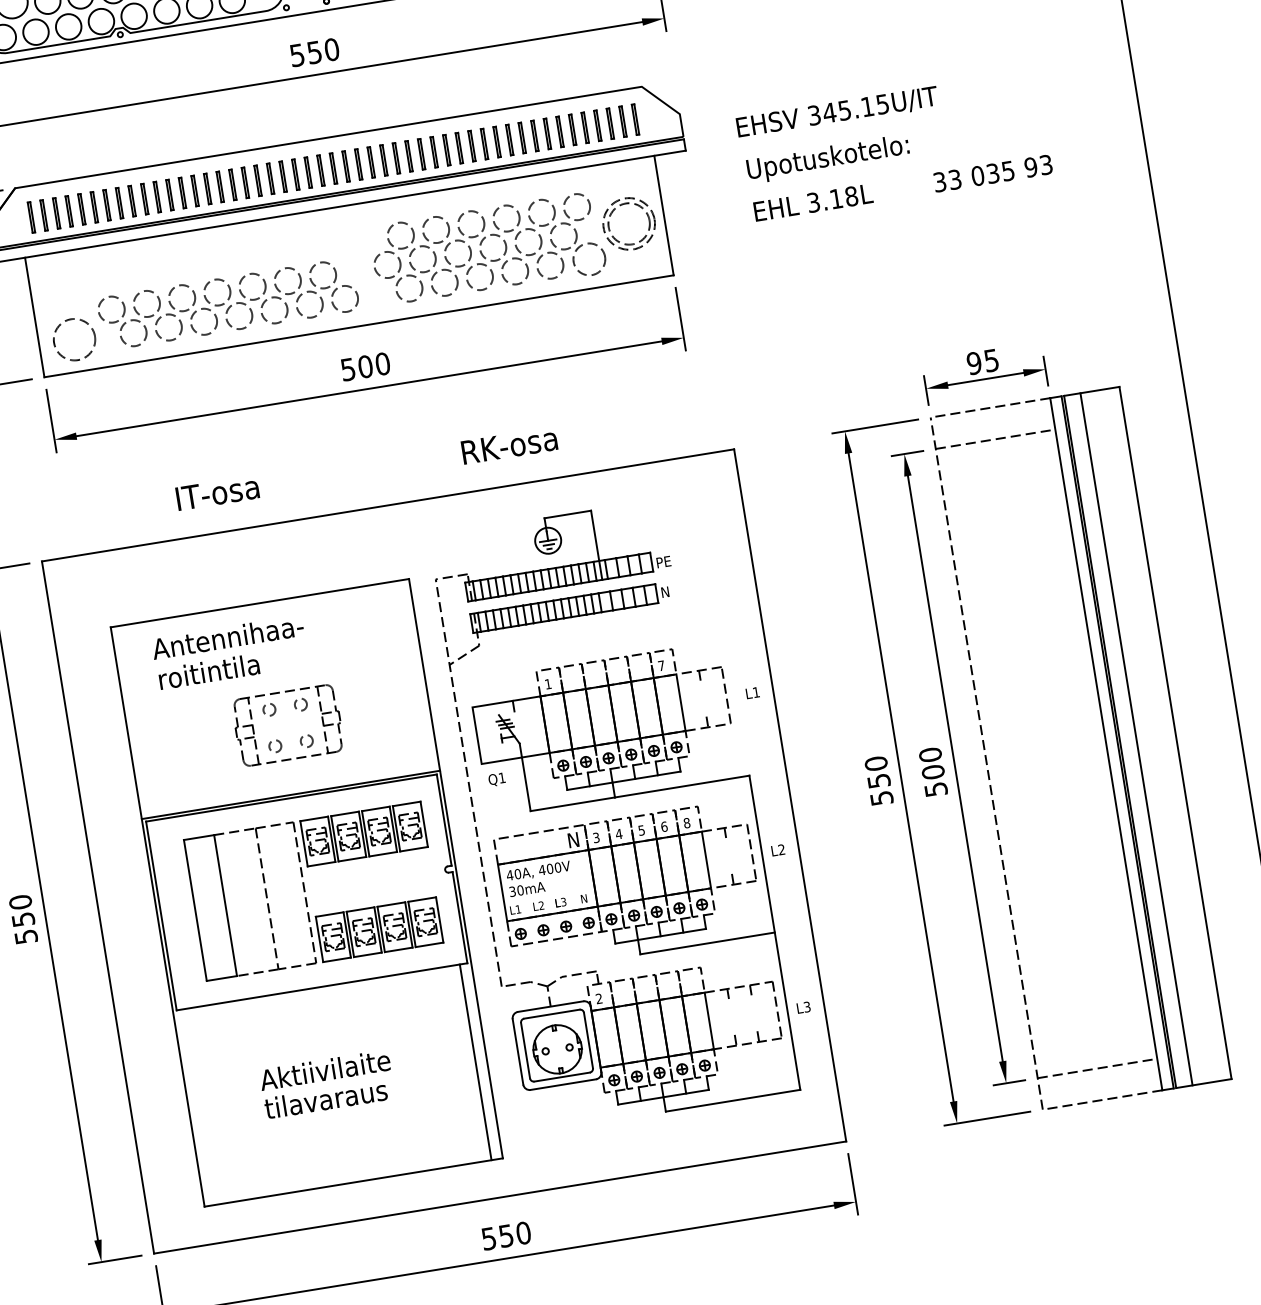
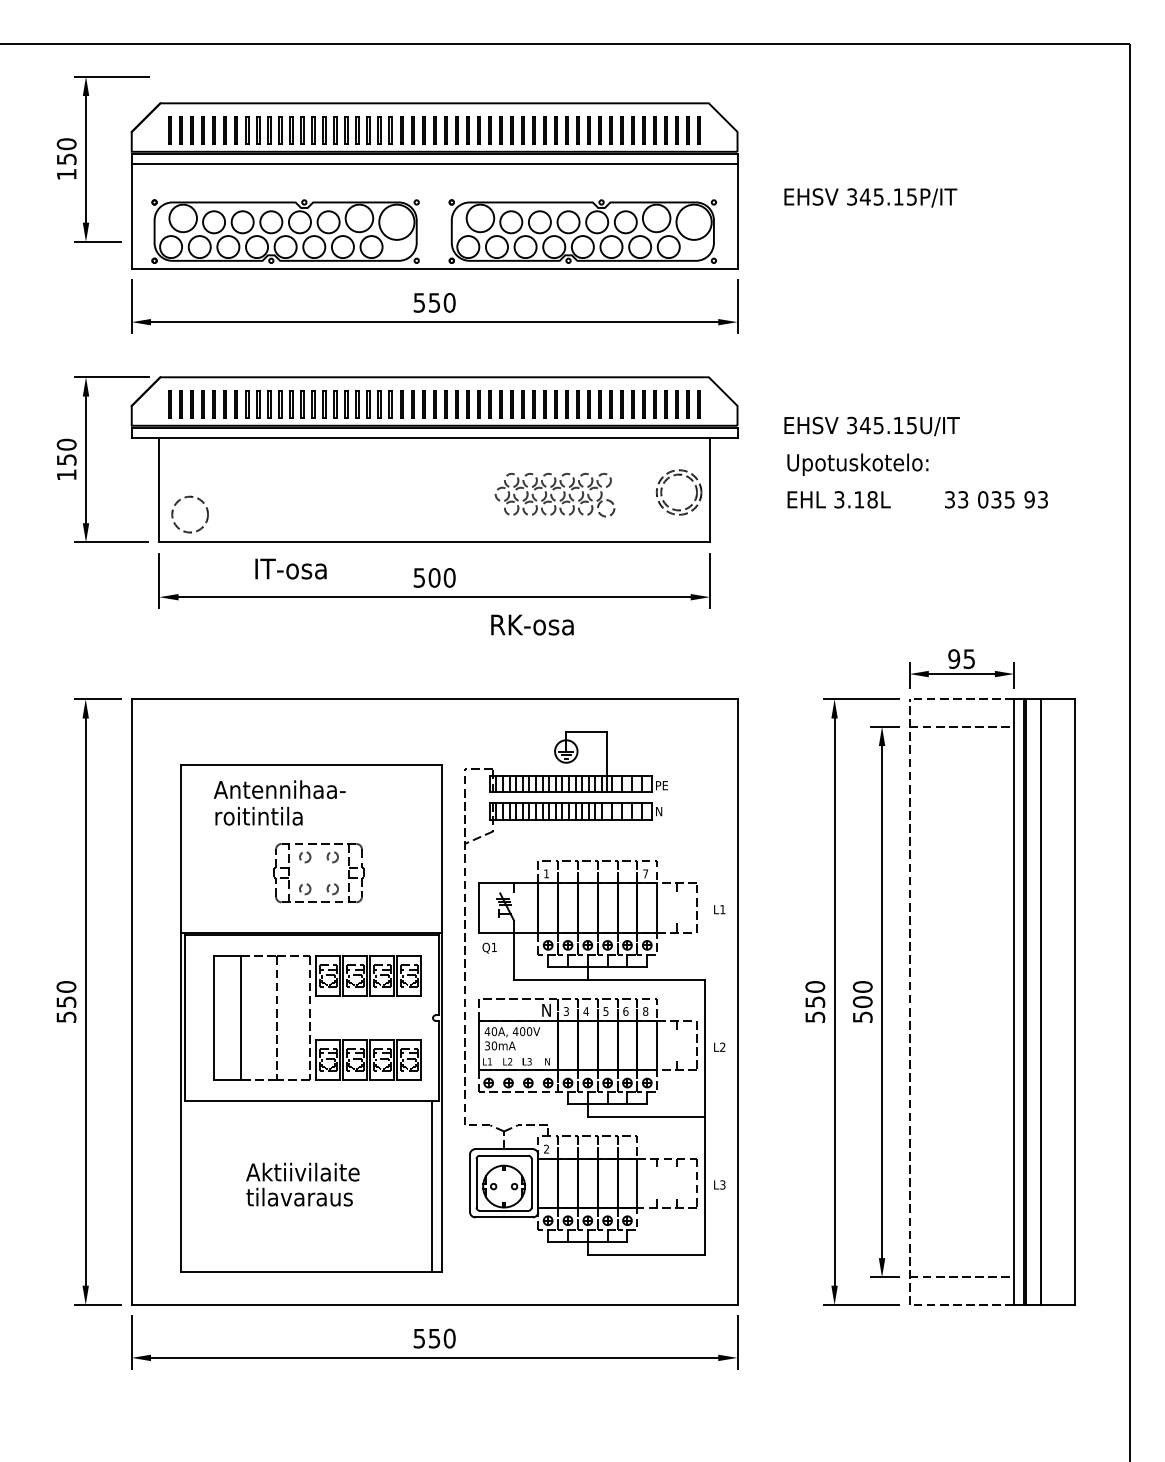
part: (487, 249) -> (554, 494), size x0.6
part: (227, 304) -> (325, 505), removed
text: (509, 444) -> (532, 624), moved
text: (216, 492) -> (290, 568), moved

